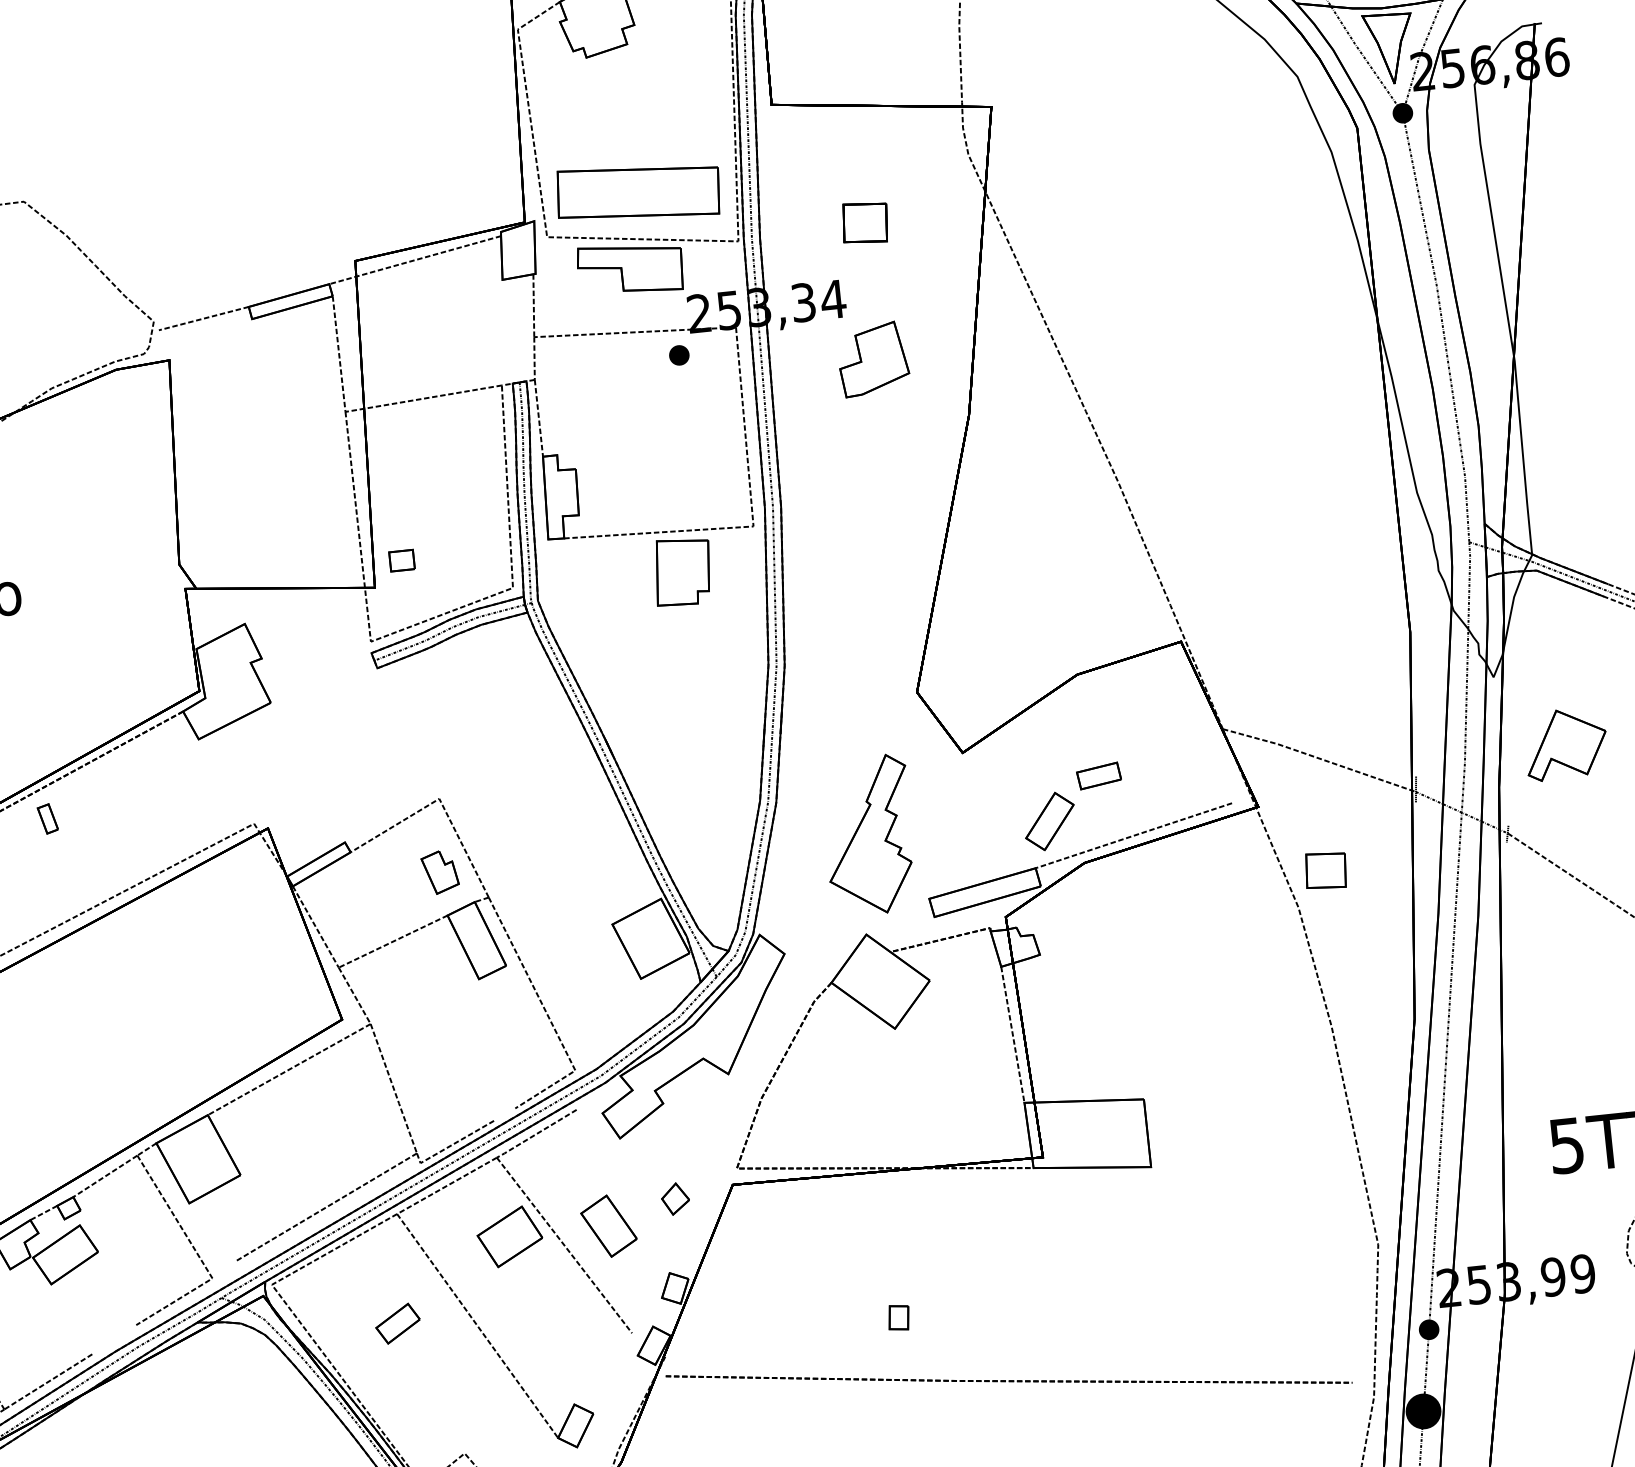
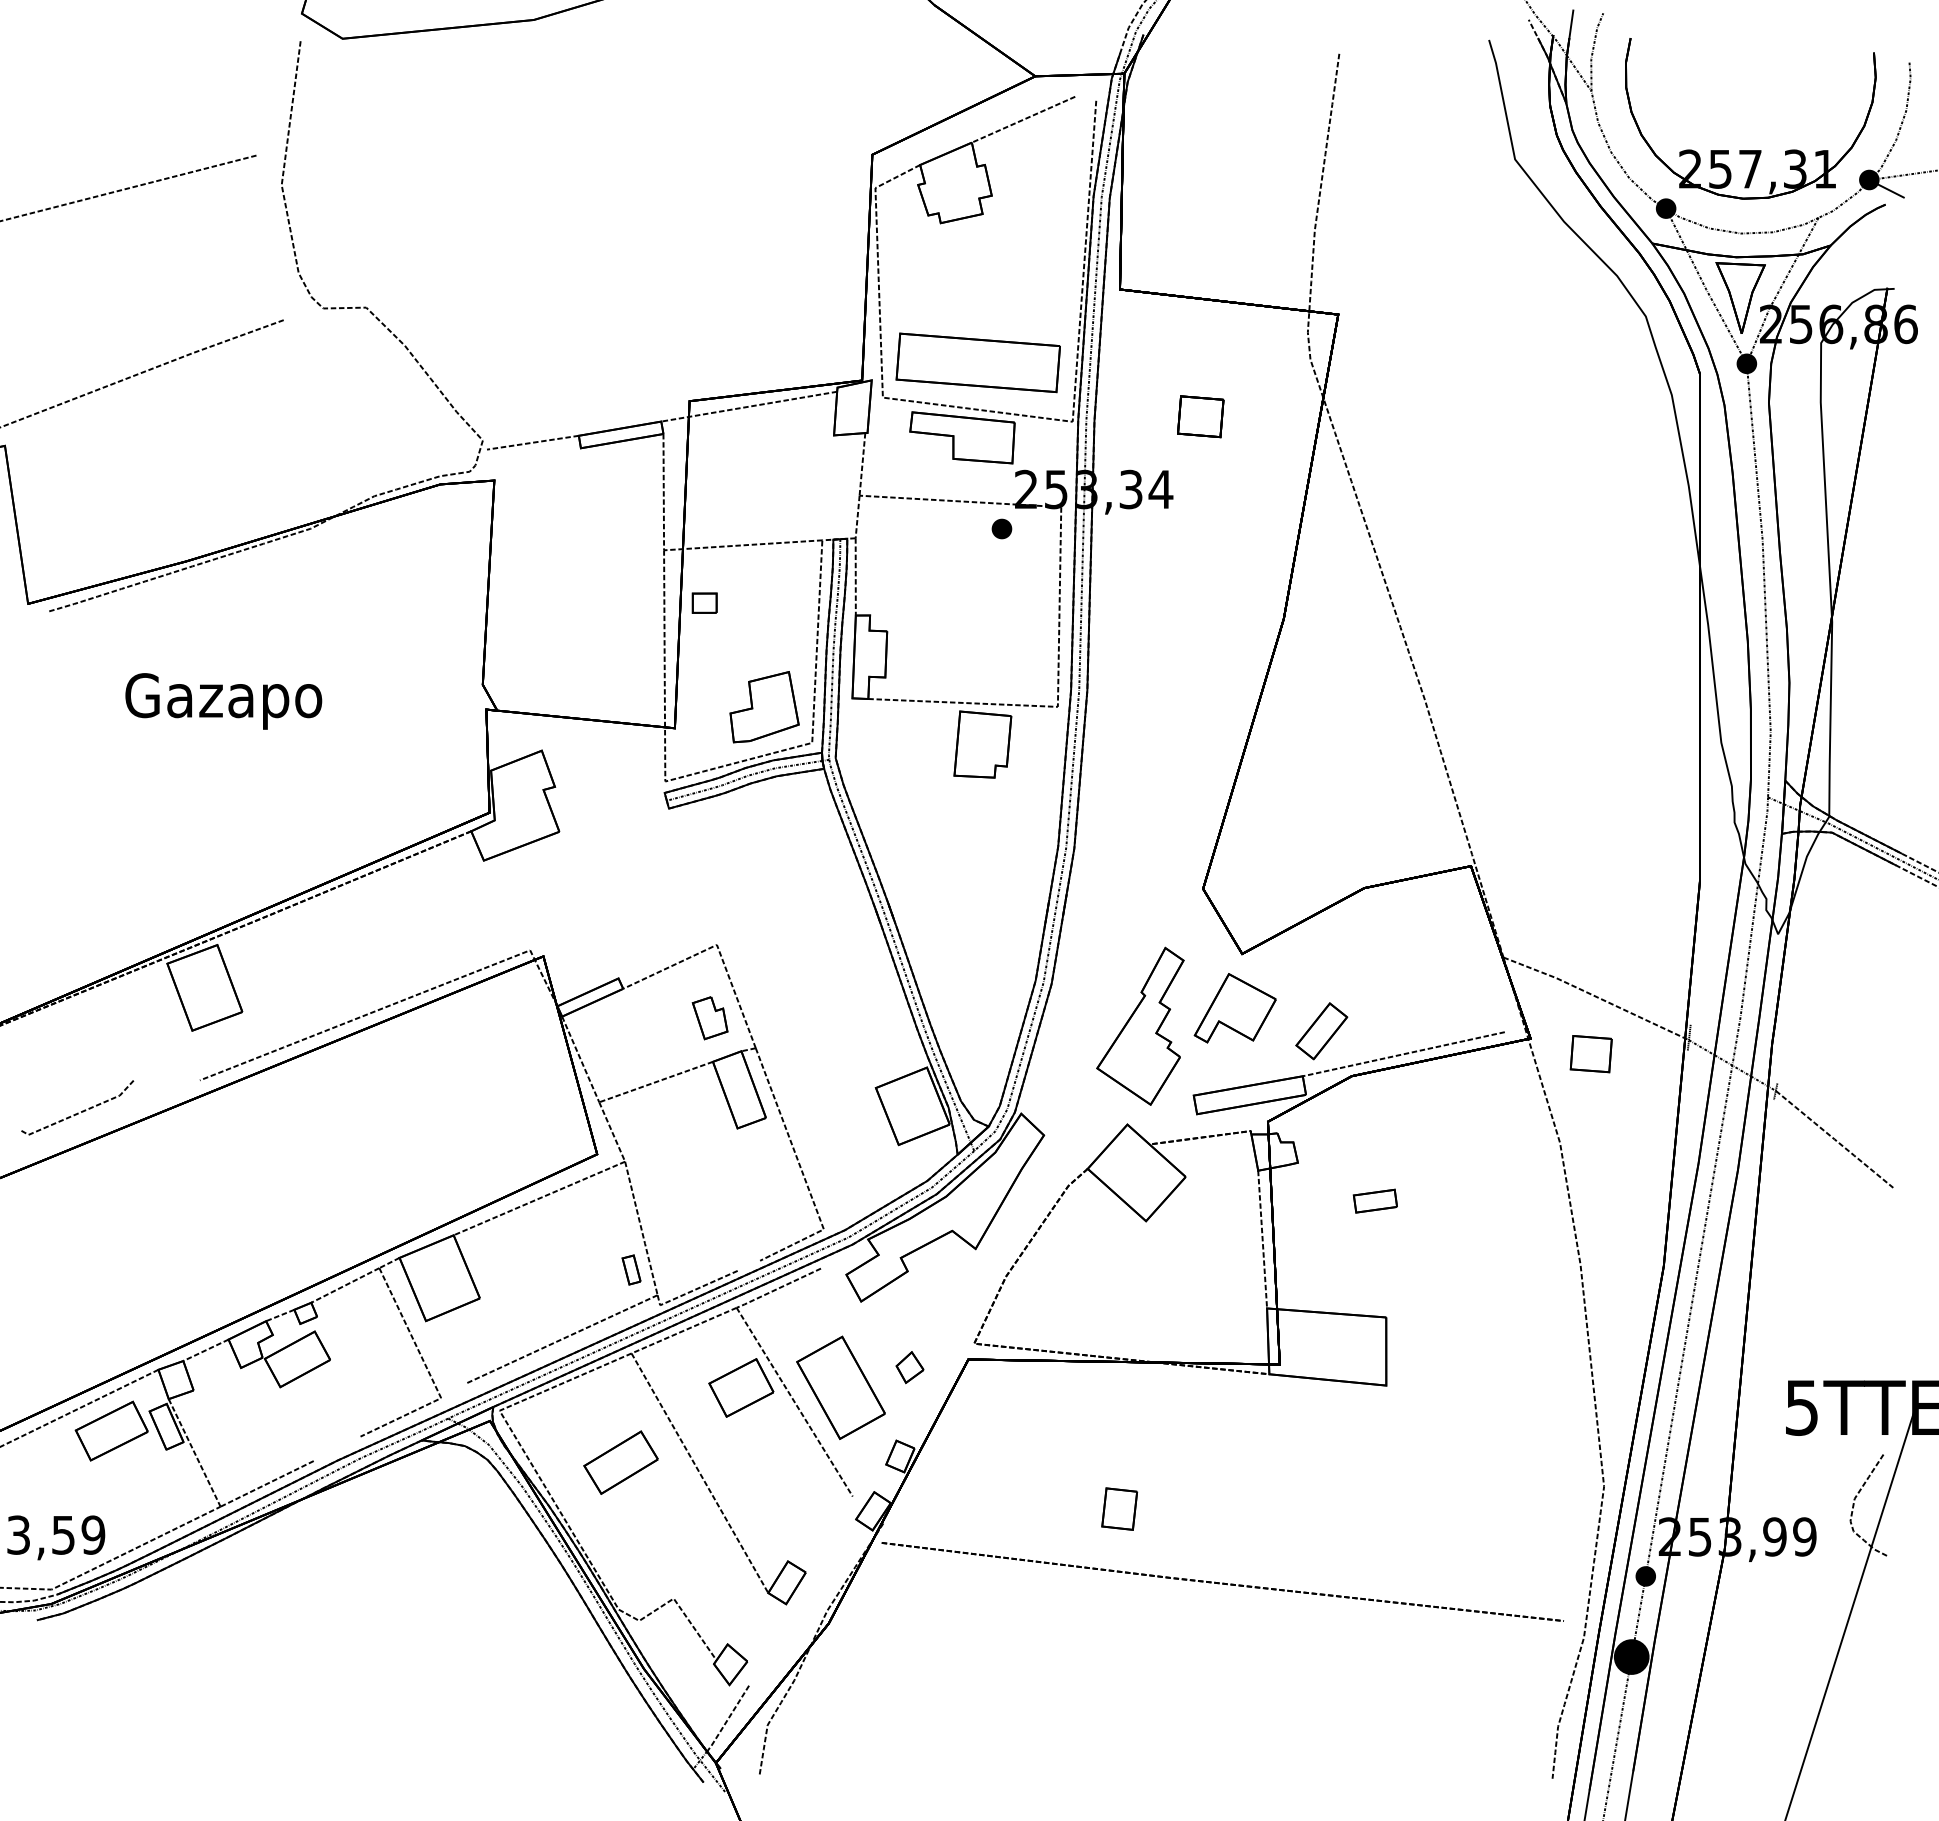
part: (873, 359) -> (764, 707), moved
part: (401, 560) -> (704, 602), moved
part: (1565, 744) -> (1234, 1008), moved
part: (1098, 775) -> (1374, 1200), moved
part: (47, 818) -> (631, 1269), moved
part: (1325, 871) -> (1590, 1054), moved
part: (608, 1226) -> (840, 1387), size x1.67
part: (898, 1317) -> (1119, 1508), size x1.67
part: (397, 1323) -> (620, 1462), size x1.67

